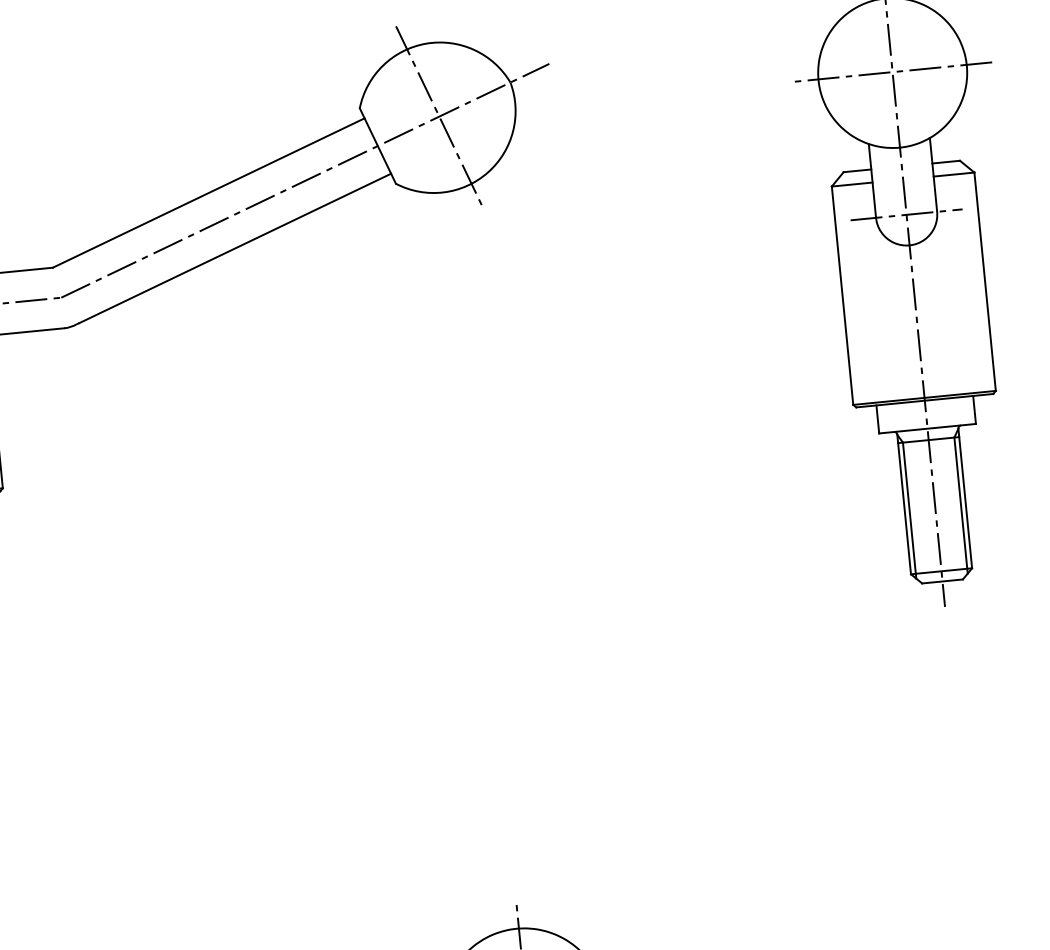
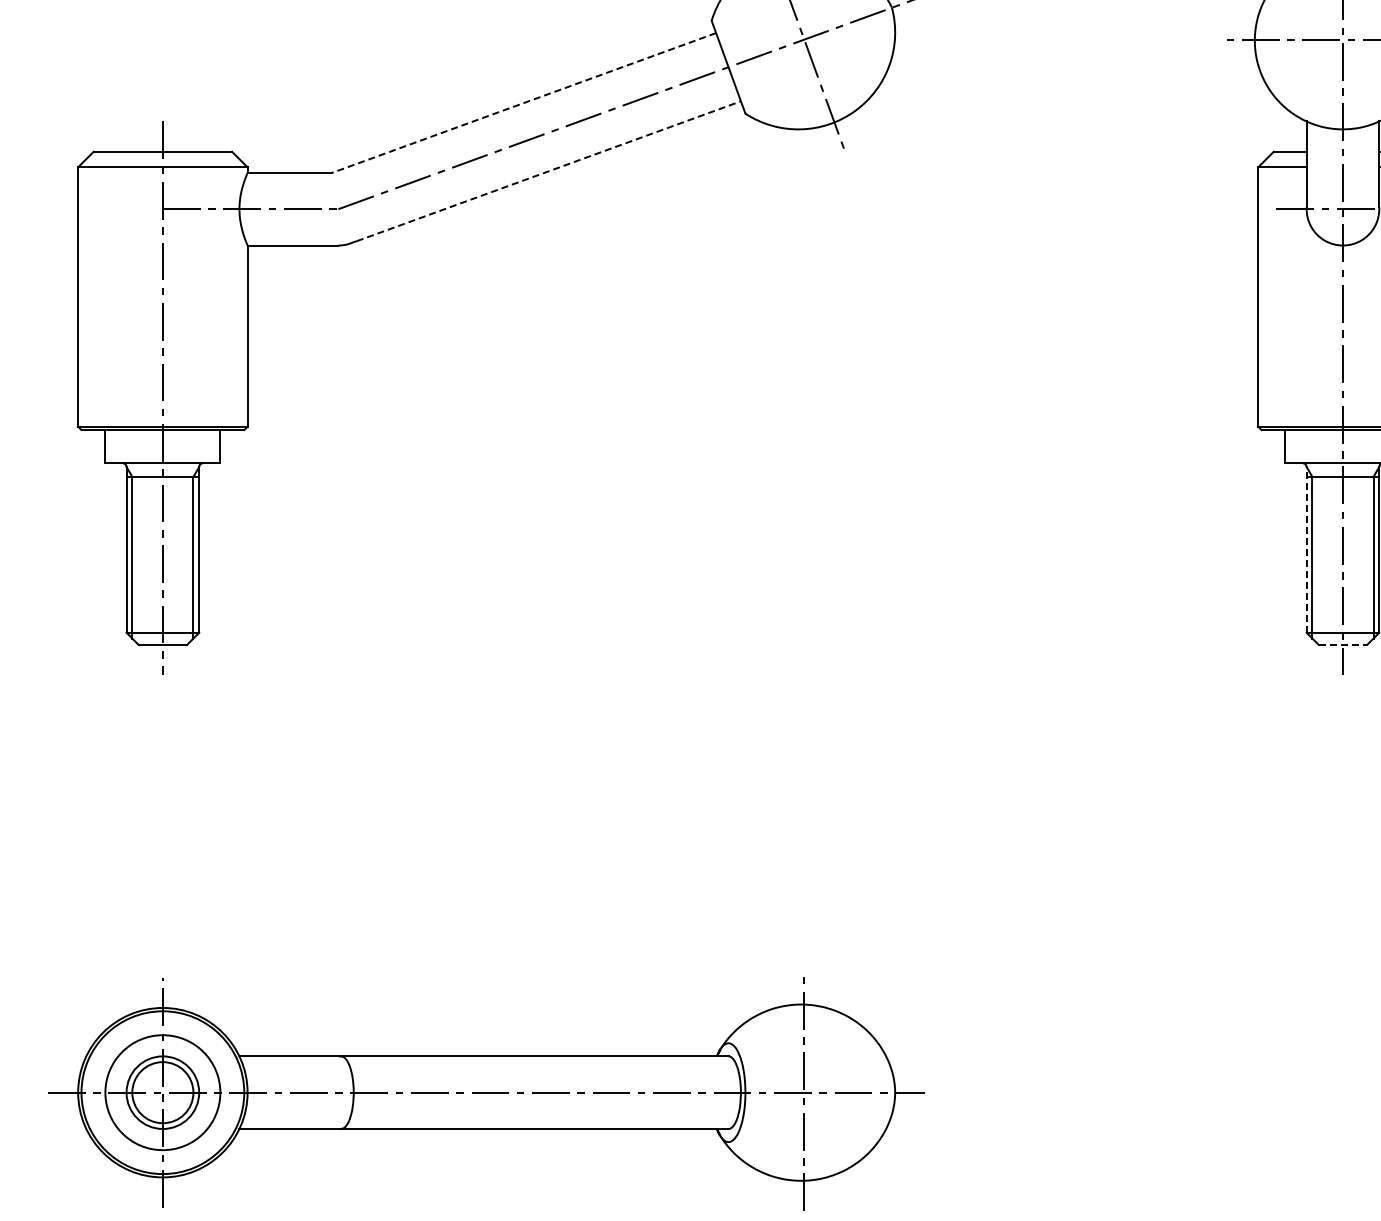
line: (208, 193) -> (523, 103), solid -> dashed
line: (235, 248) -> (549, 171), solid -> dashed
line: (903, 504) -> (1306, 549), solid -> dashed
line: (942, 581) -> (1343, 644), solid -> dashed

